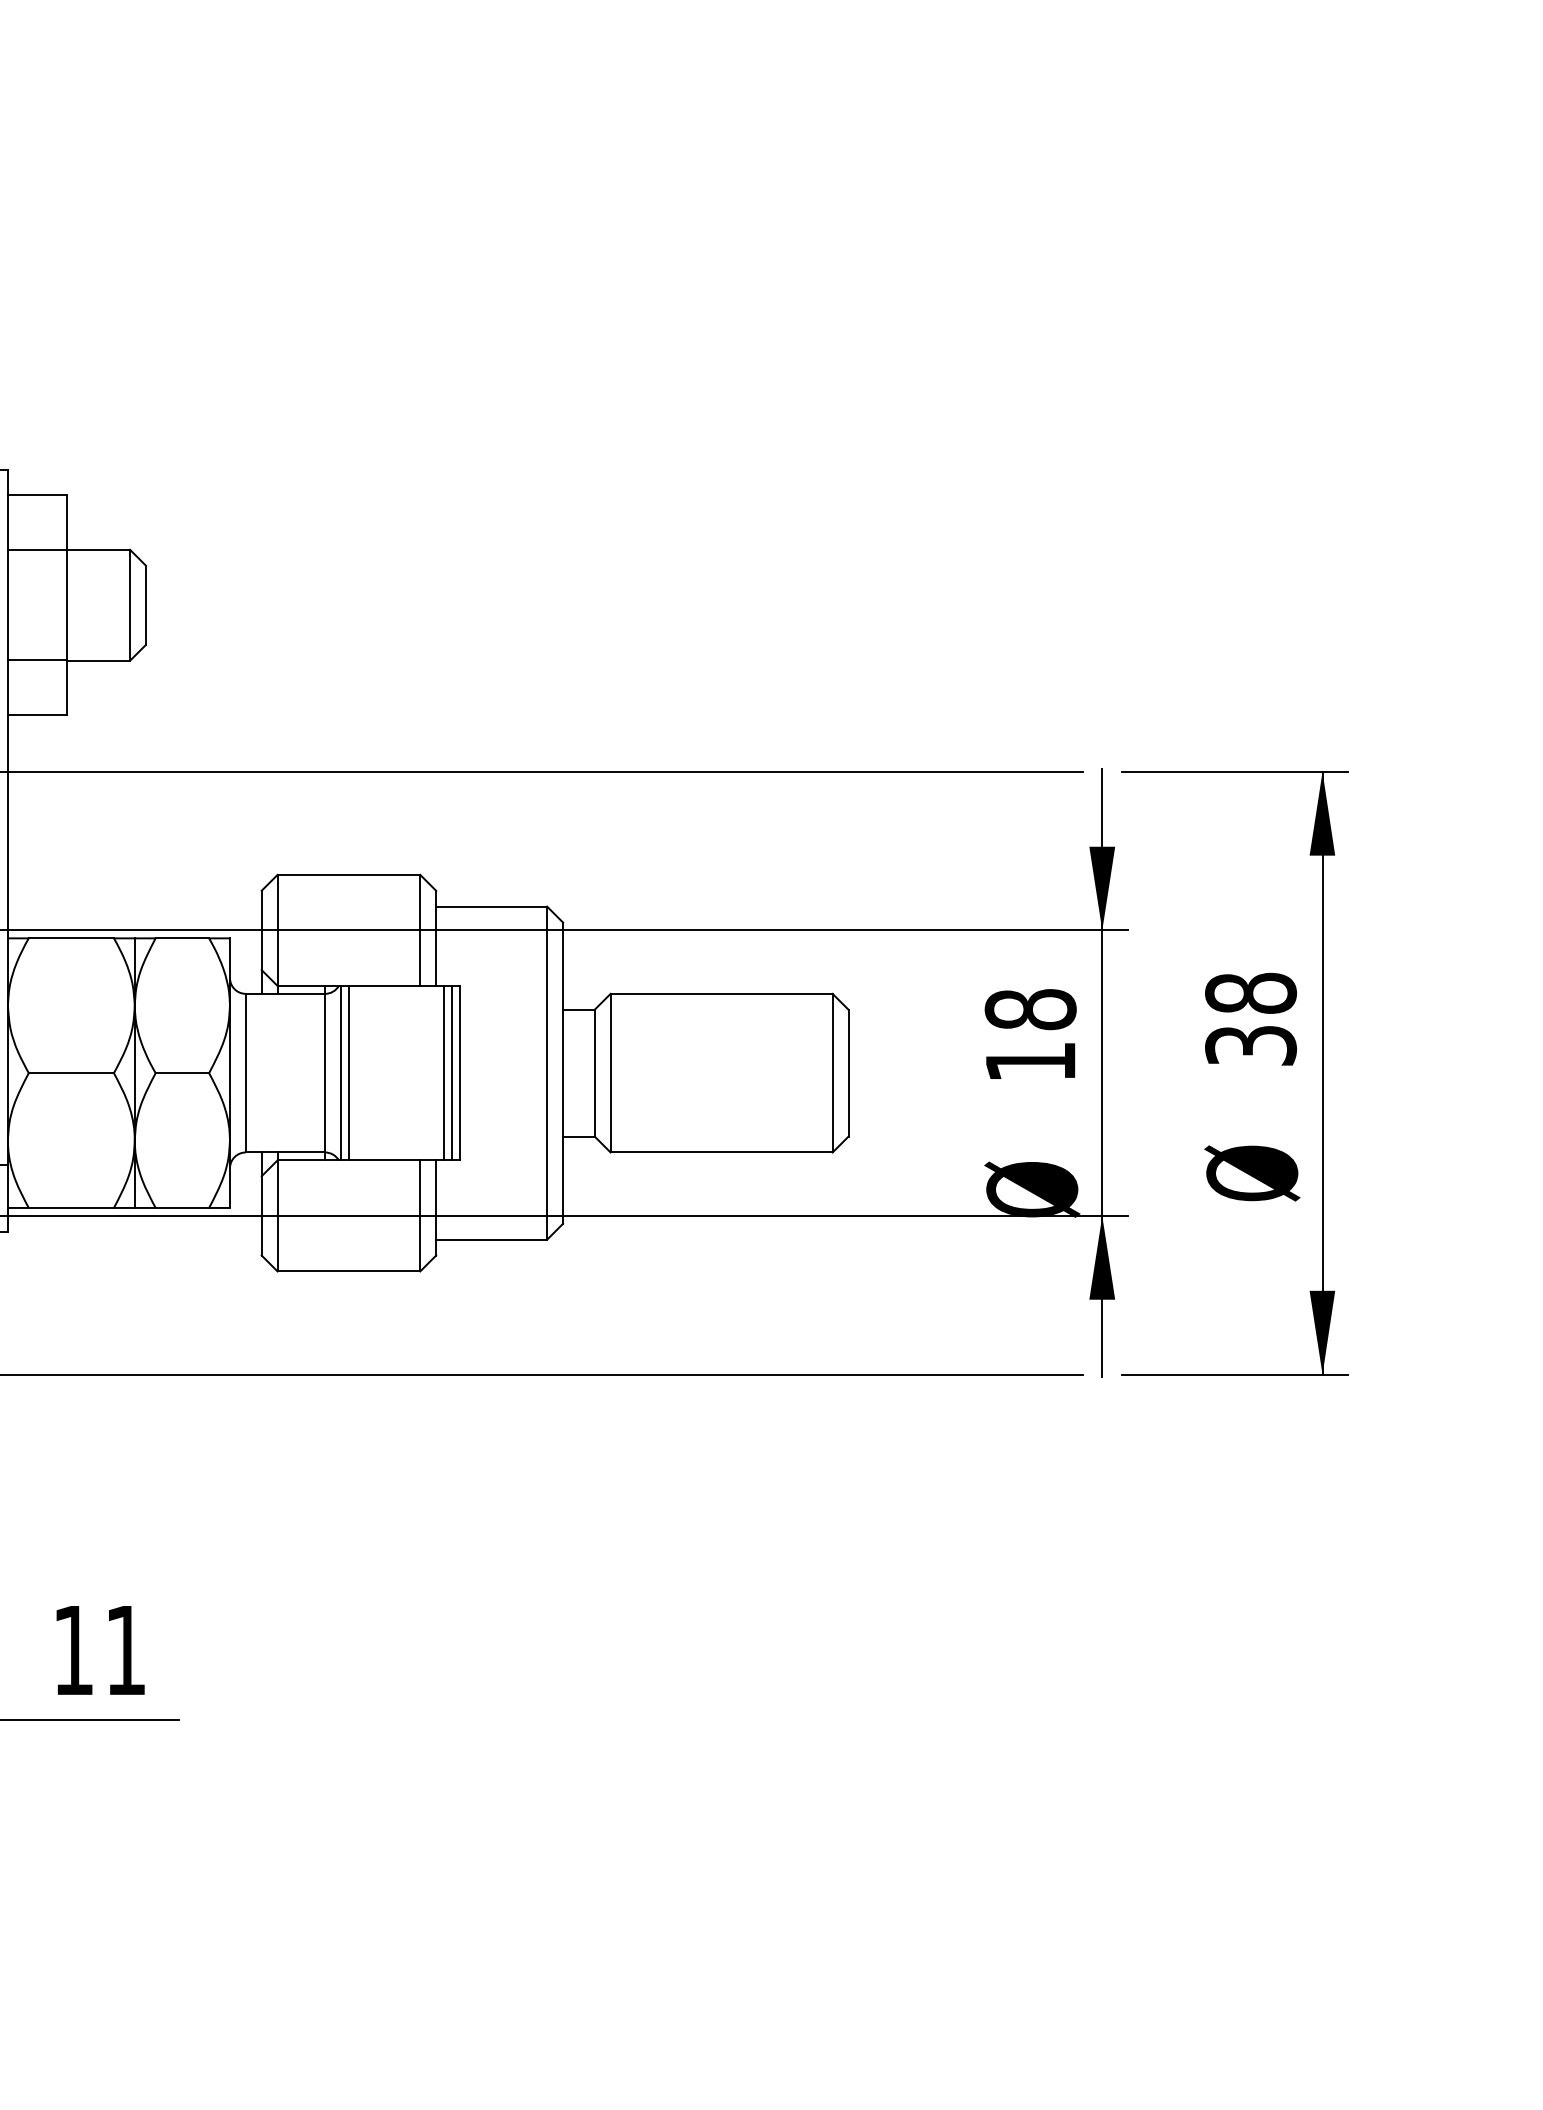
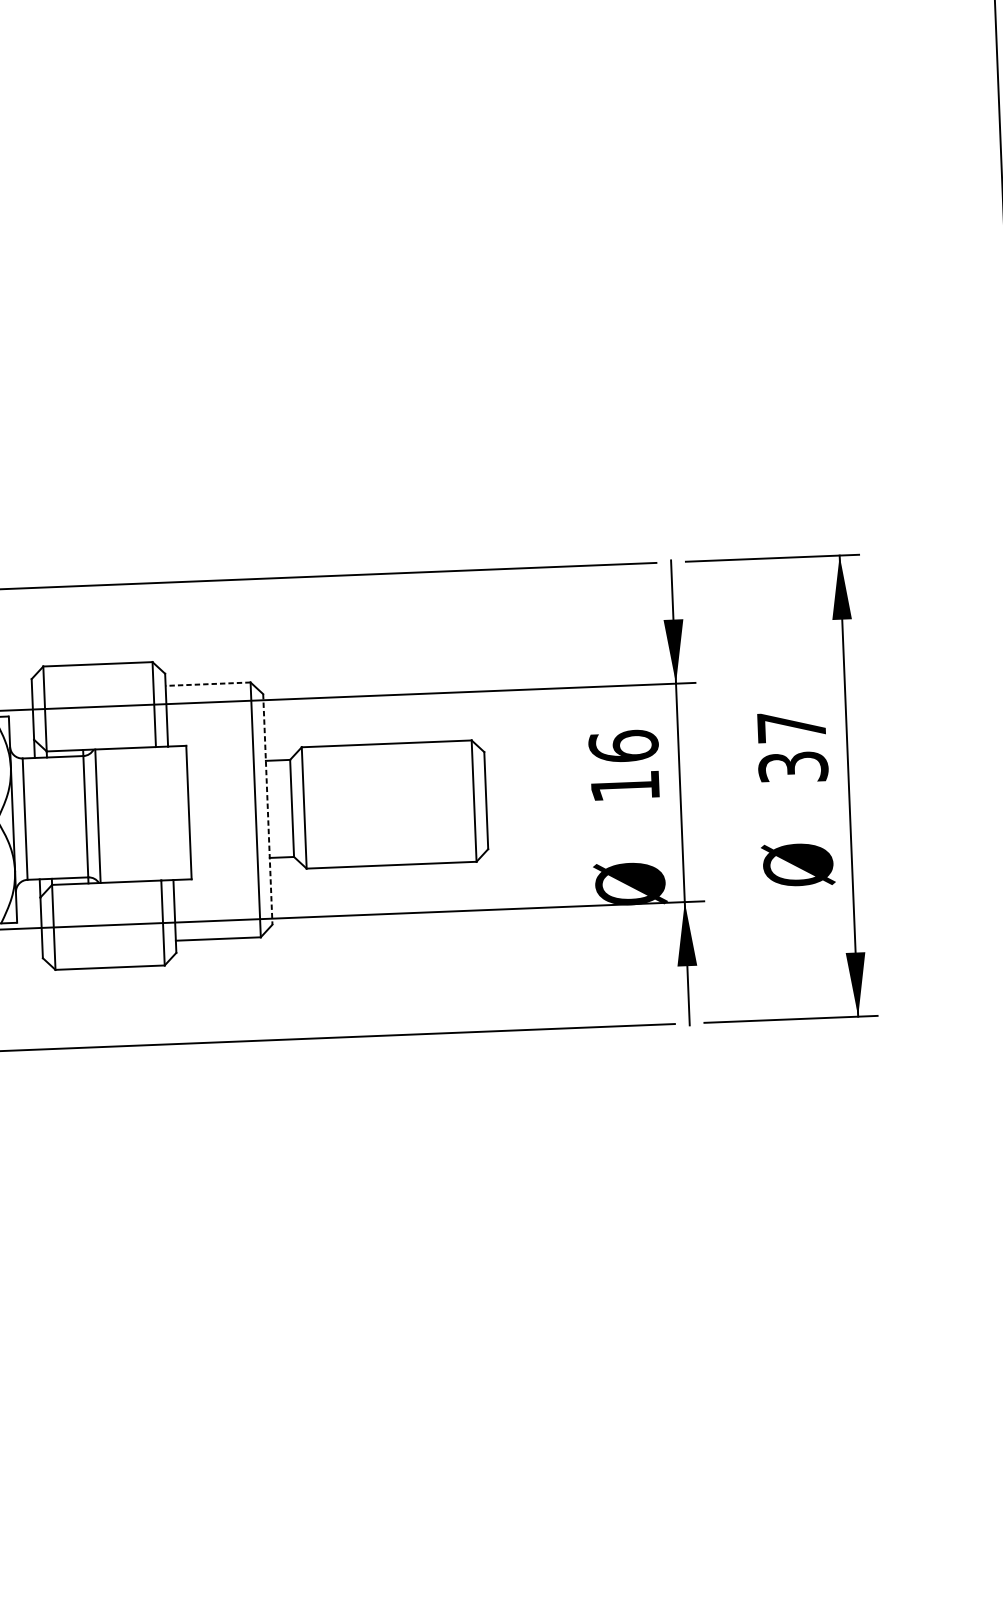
line: (491, 906) -> (207, 684), solid -> dashed
text: (1251, 992) -> (792, 726), 38 -> 37
text: (1030, 1009) -> (623, 746), 18 -> 16
line: (348, 1072) -> (103, 815), removed
line: (444, 1072) -> (177, 812), removed
line: (452, 1072) -> (183, 812), removed
line: (563, 1073) -> (268, 809), solid -> dashed

